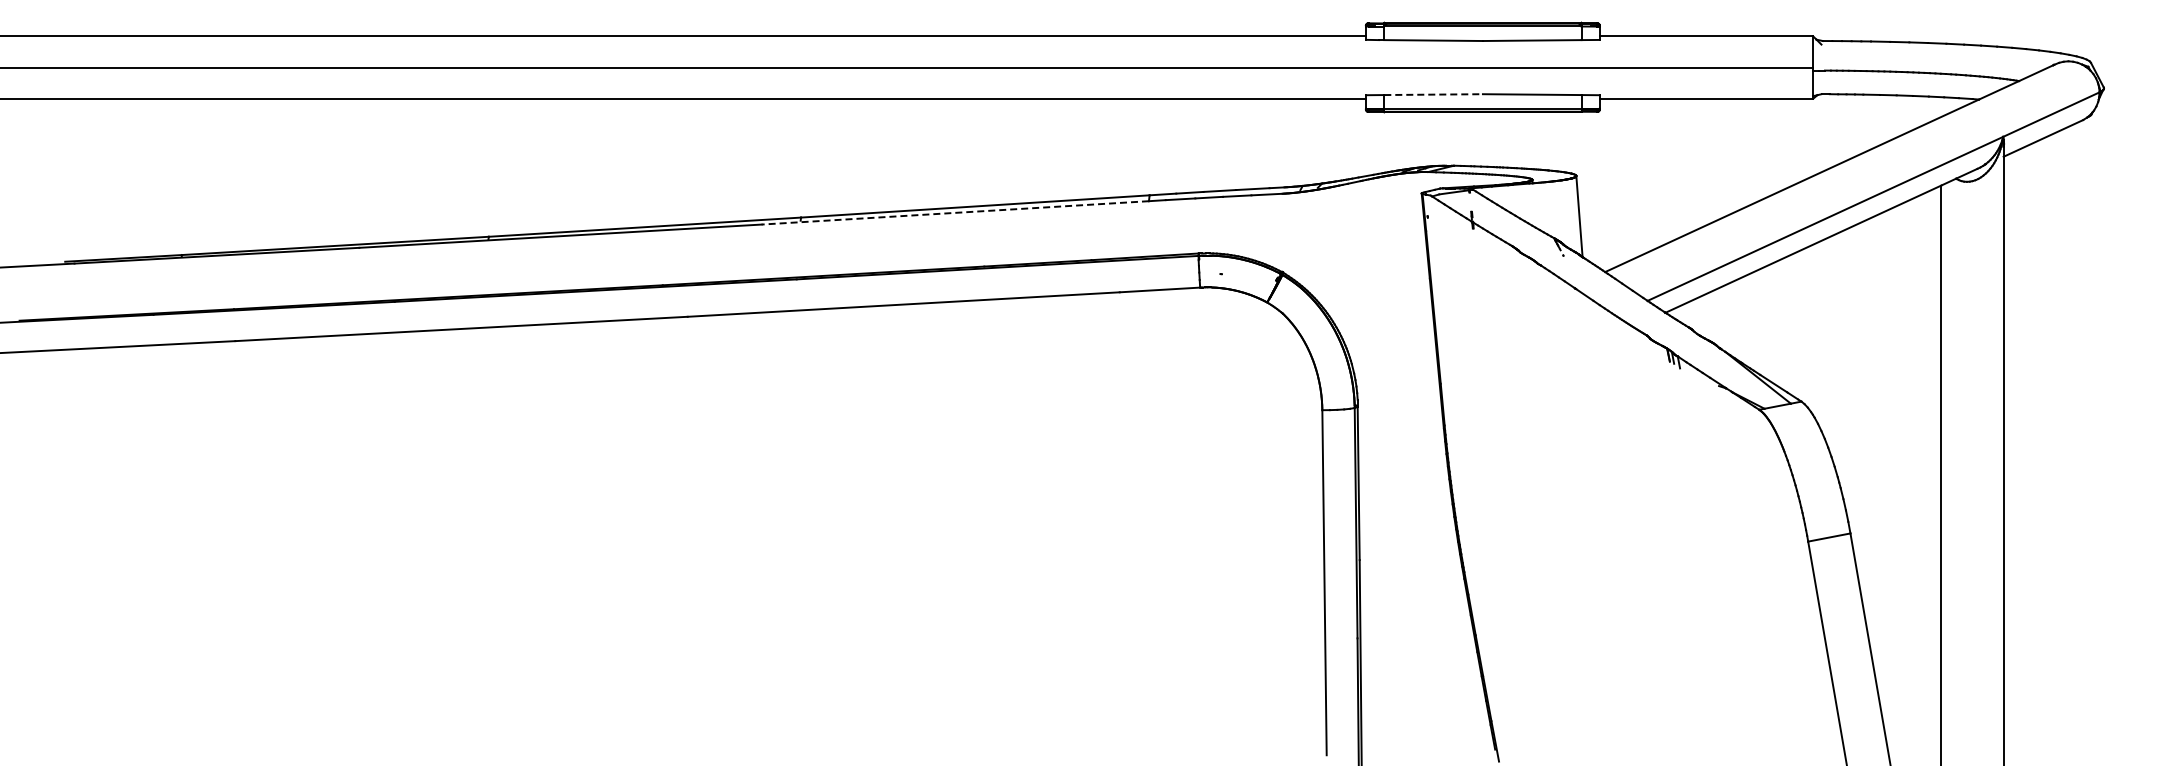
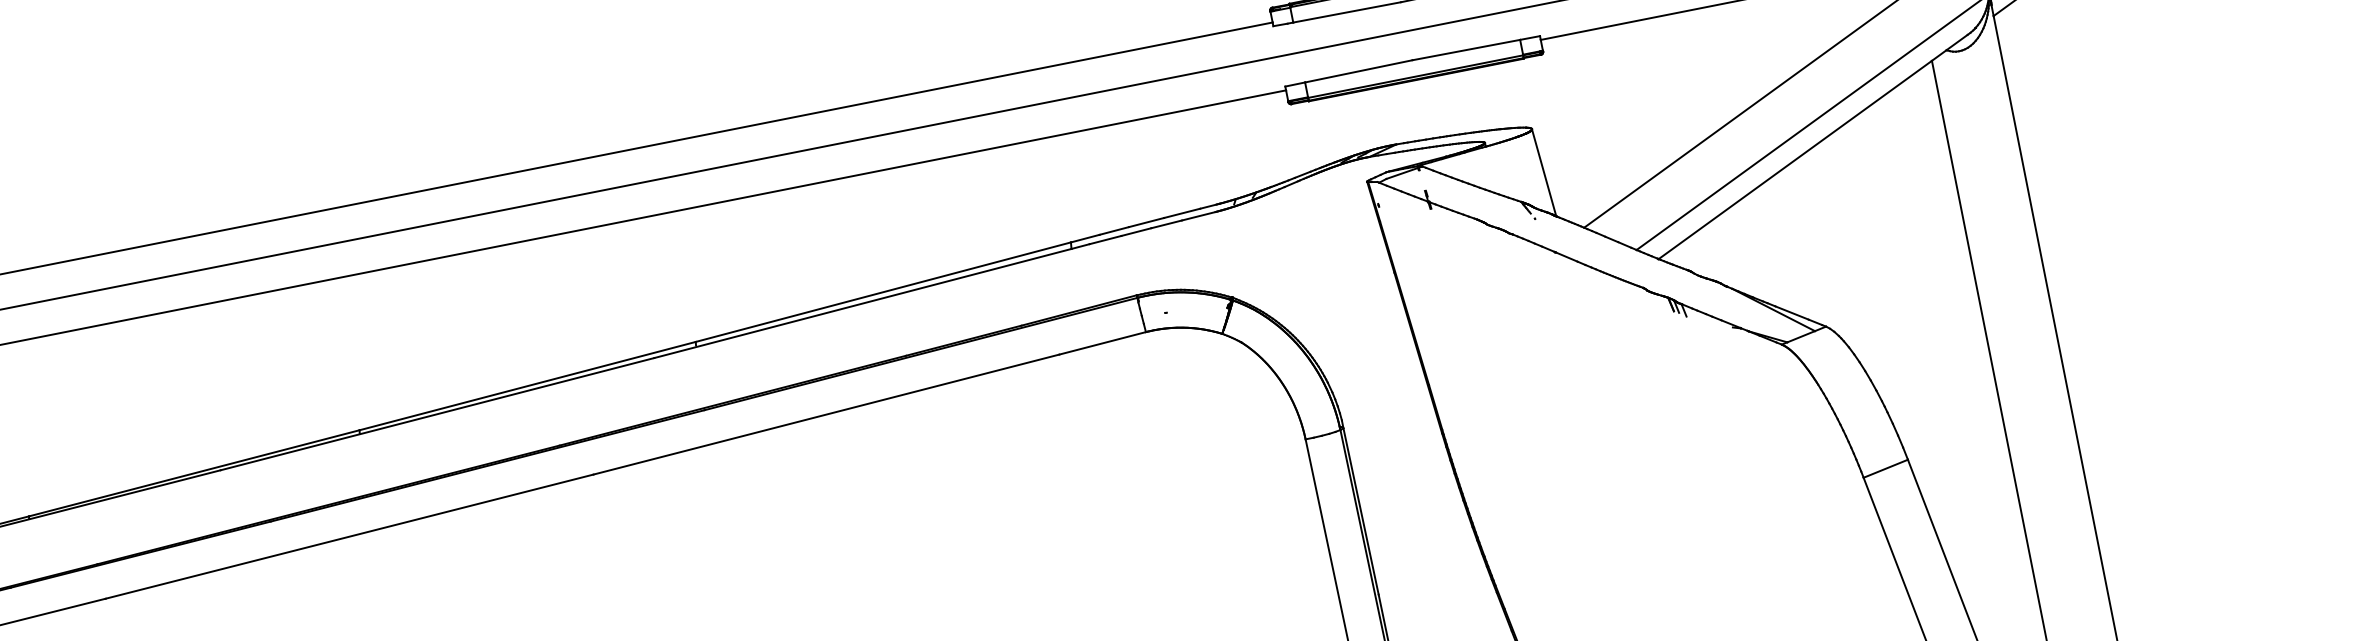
line: (1434, 94) -> (1359, 71), dashed -> solid
line: (954, 212) -> (861, 303), dashed -> solid

